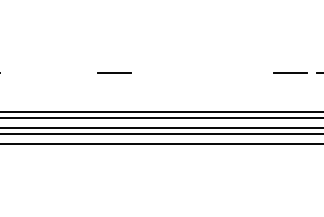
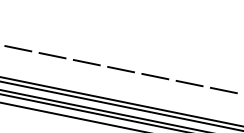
line: (26, 73) -> (17, 48), added
line: (70, 73) -> (52, 55), added
line: (158, 73) -> (120, 69), added
line: (201, 73) -> (154, 76), added
line: (245, 73) -> (188, 83), added

